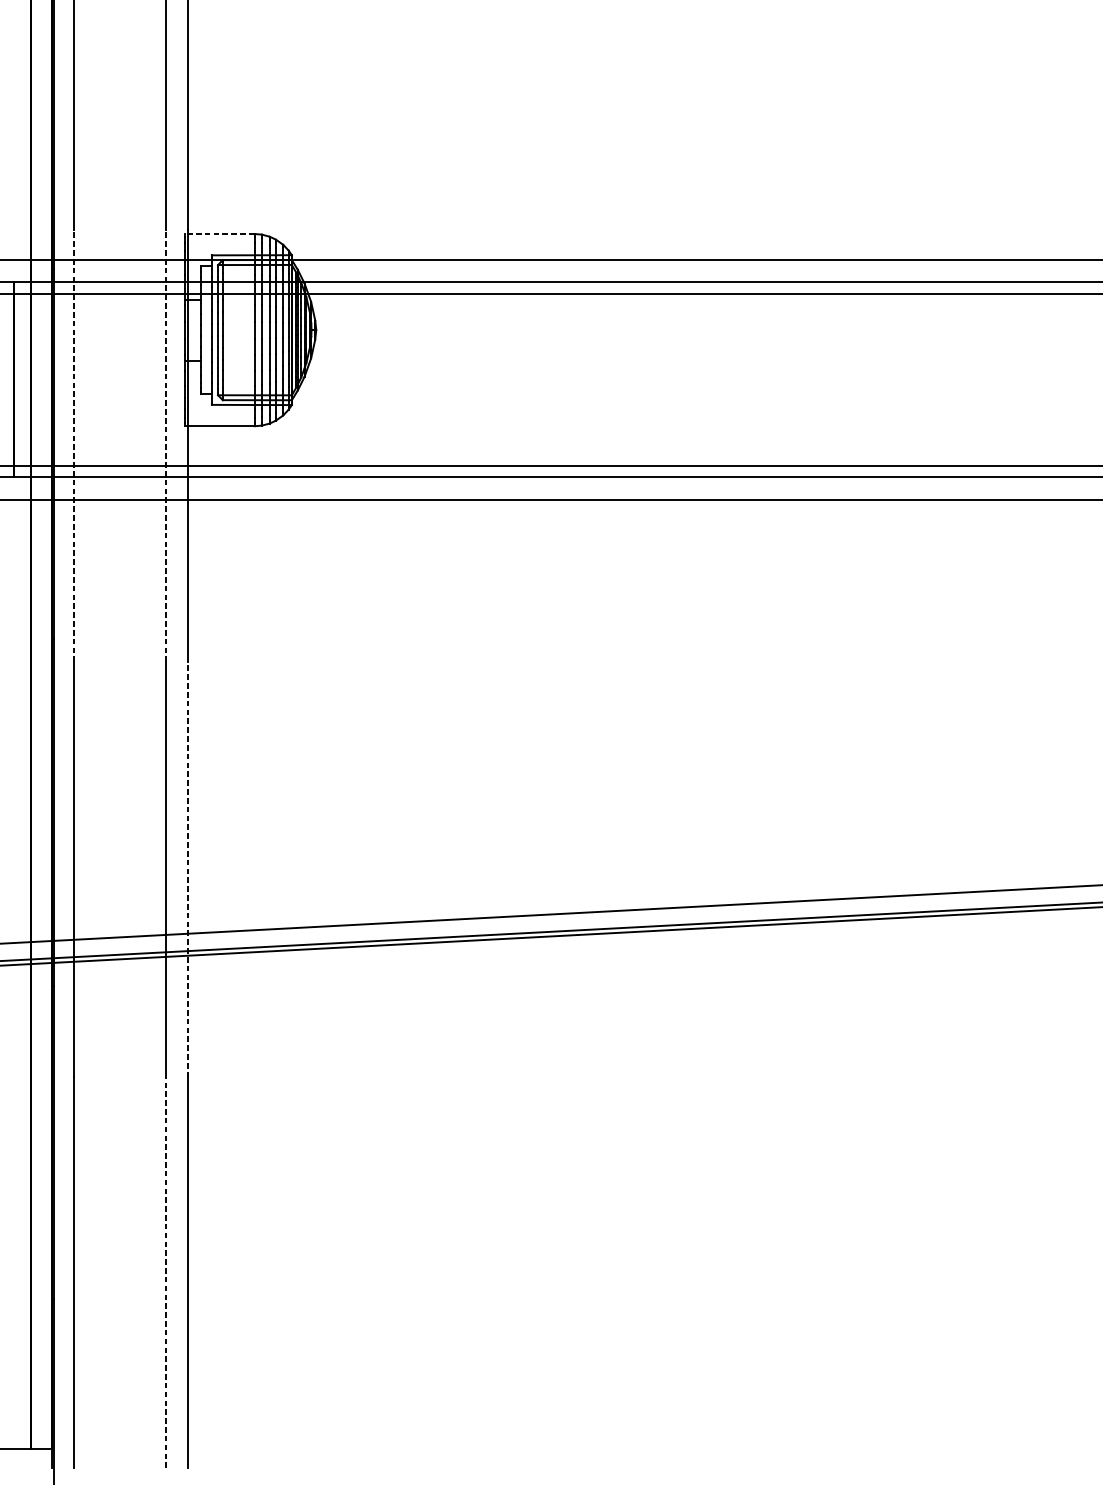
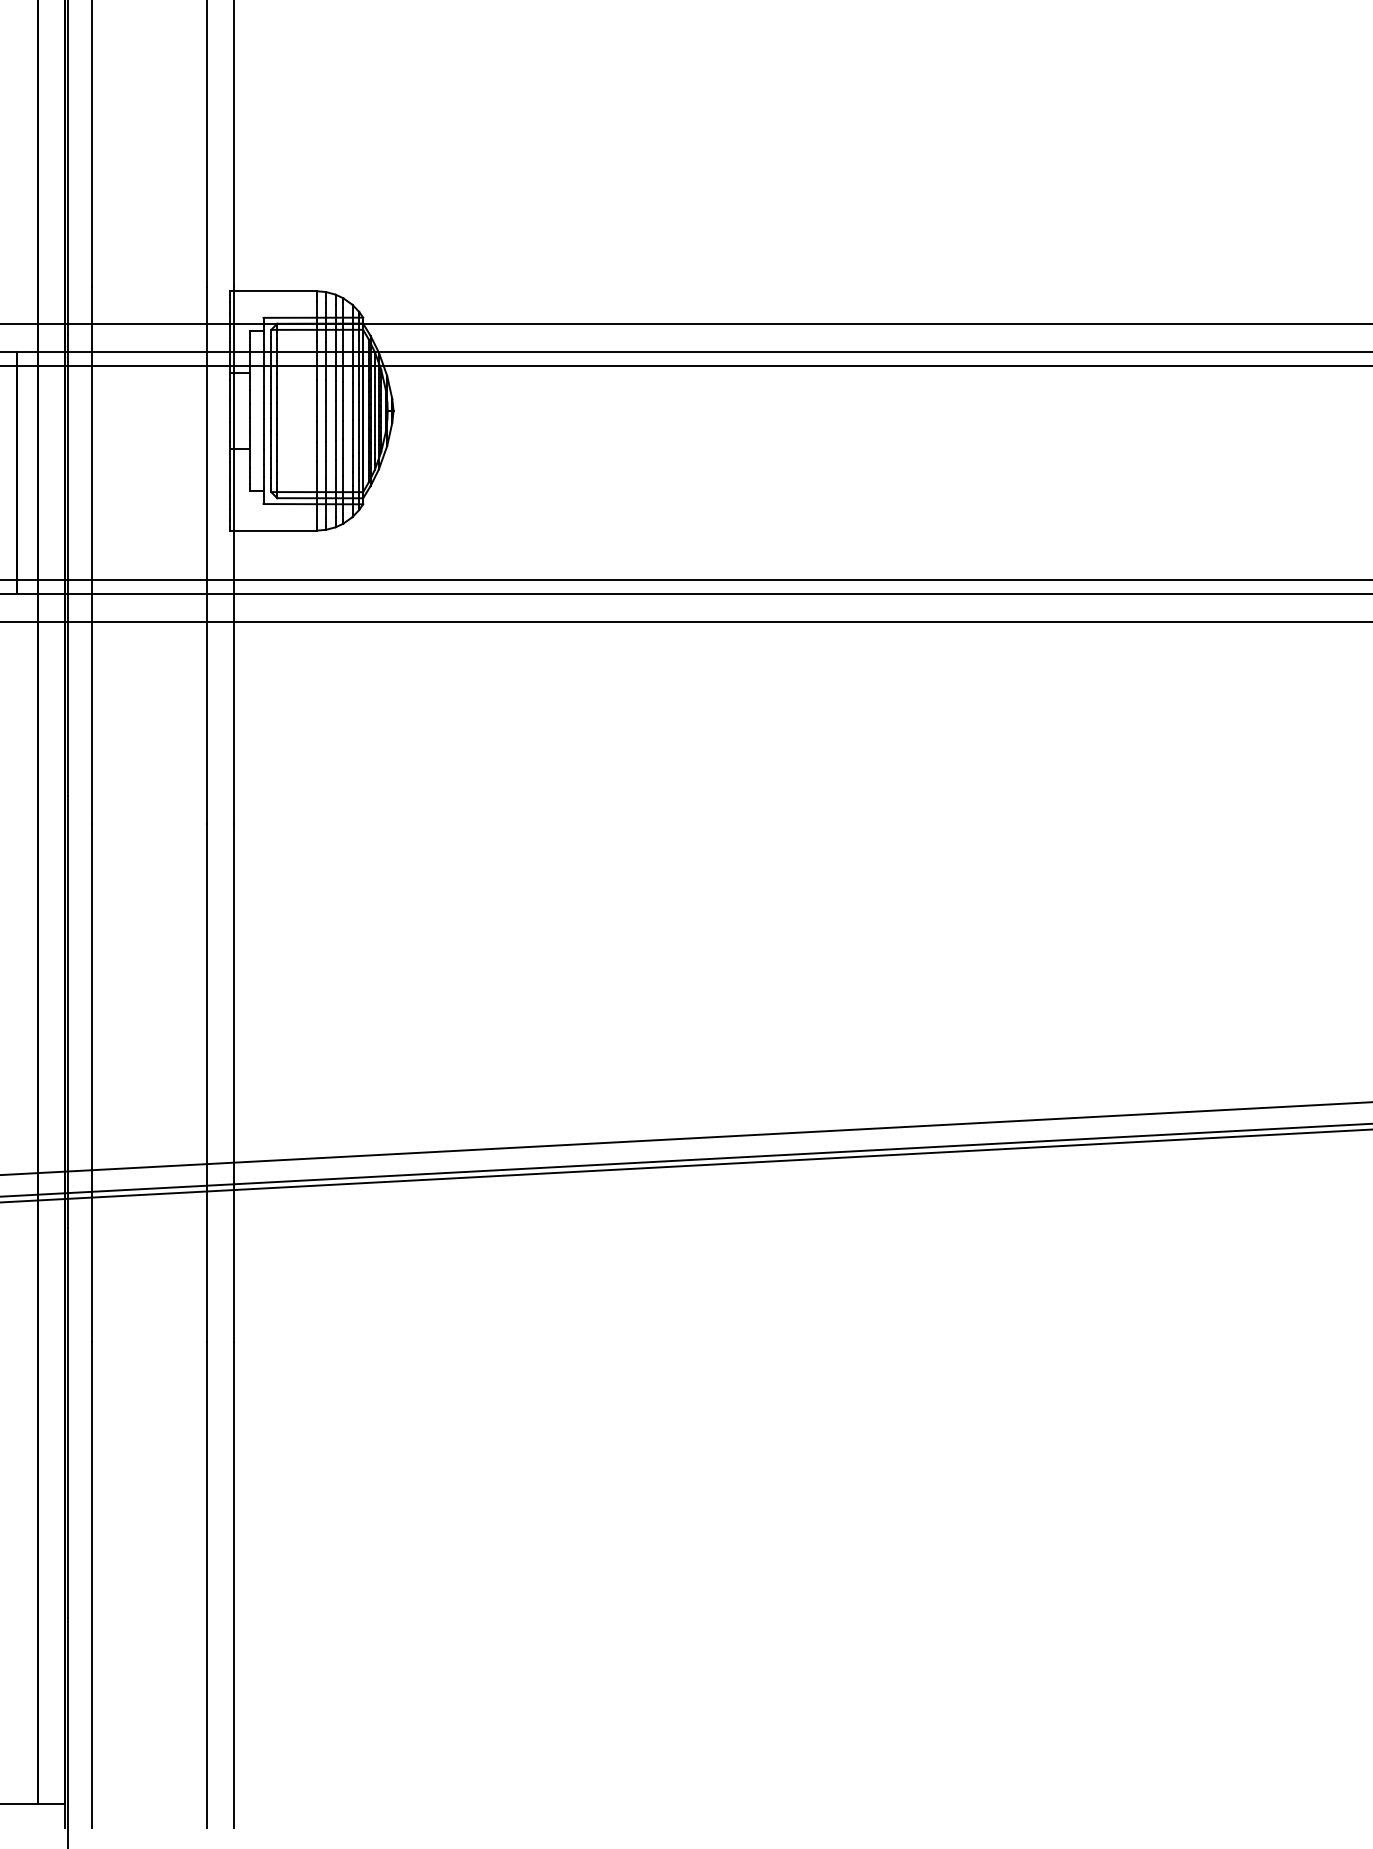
line: (219, 234) -> (273, 291), dashed -> solid
line: (73, 446) -> (91, 555), dashed -> solid
line: (166, 446) -> (206, 555), dashed -> solid
line: (187, 869) -> (233, 1082), dashed -> solid
line: (166, 1272) -> (206, 1584), dashed -> solid

